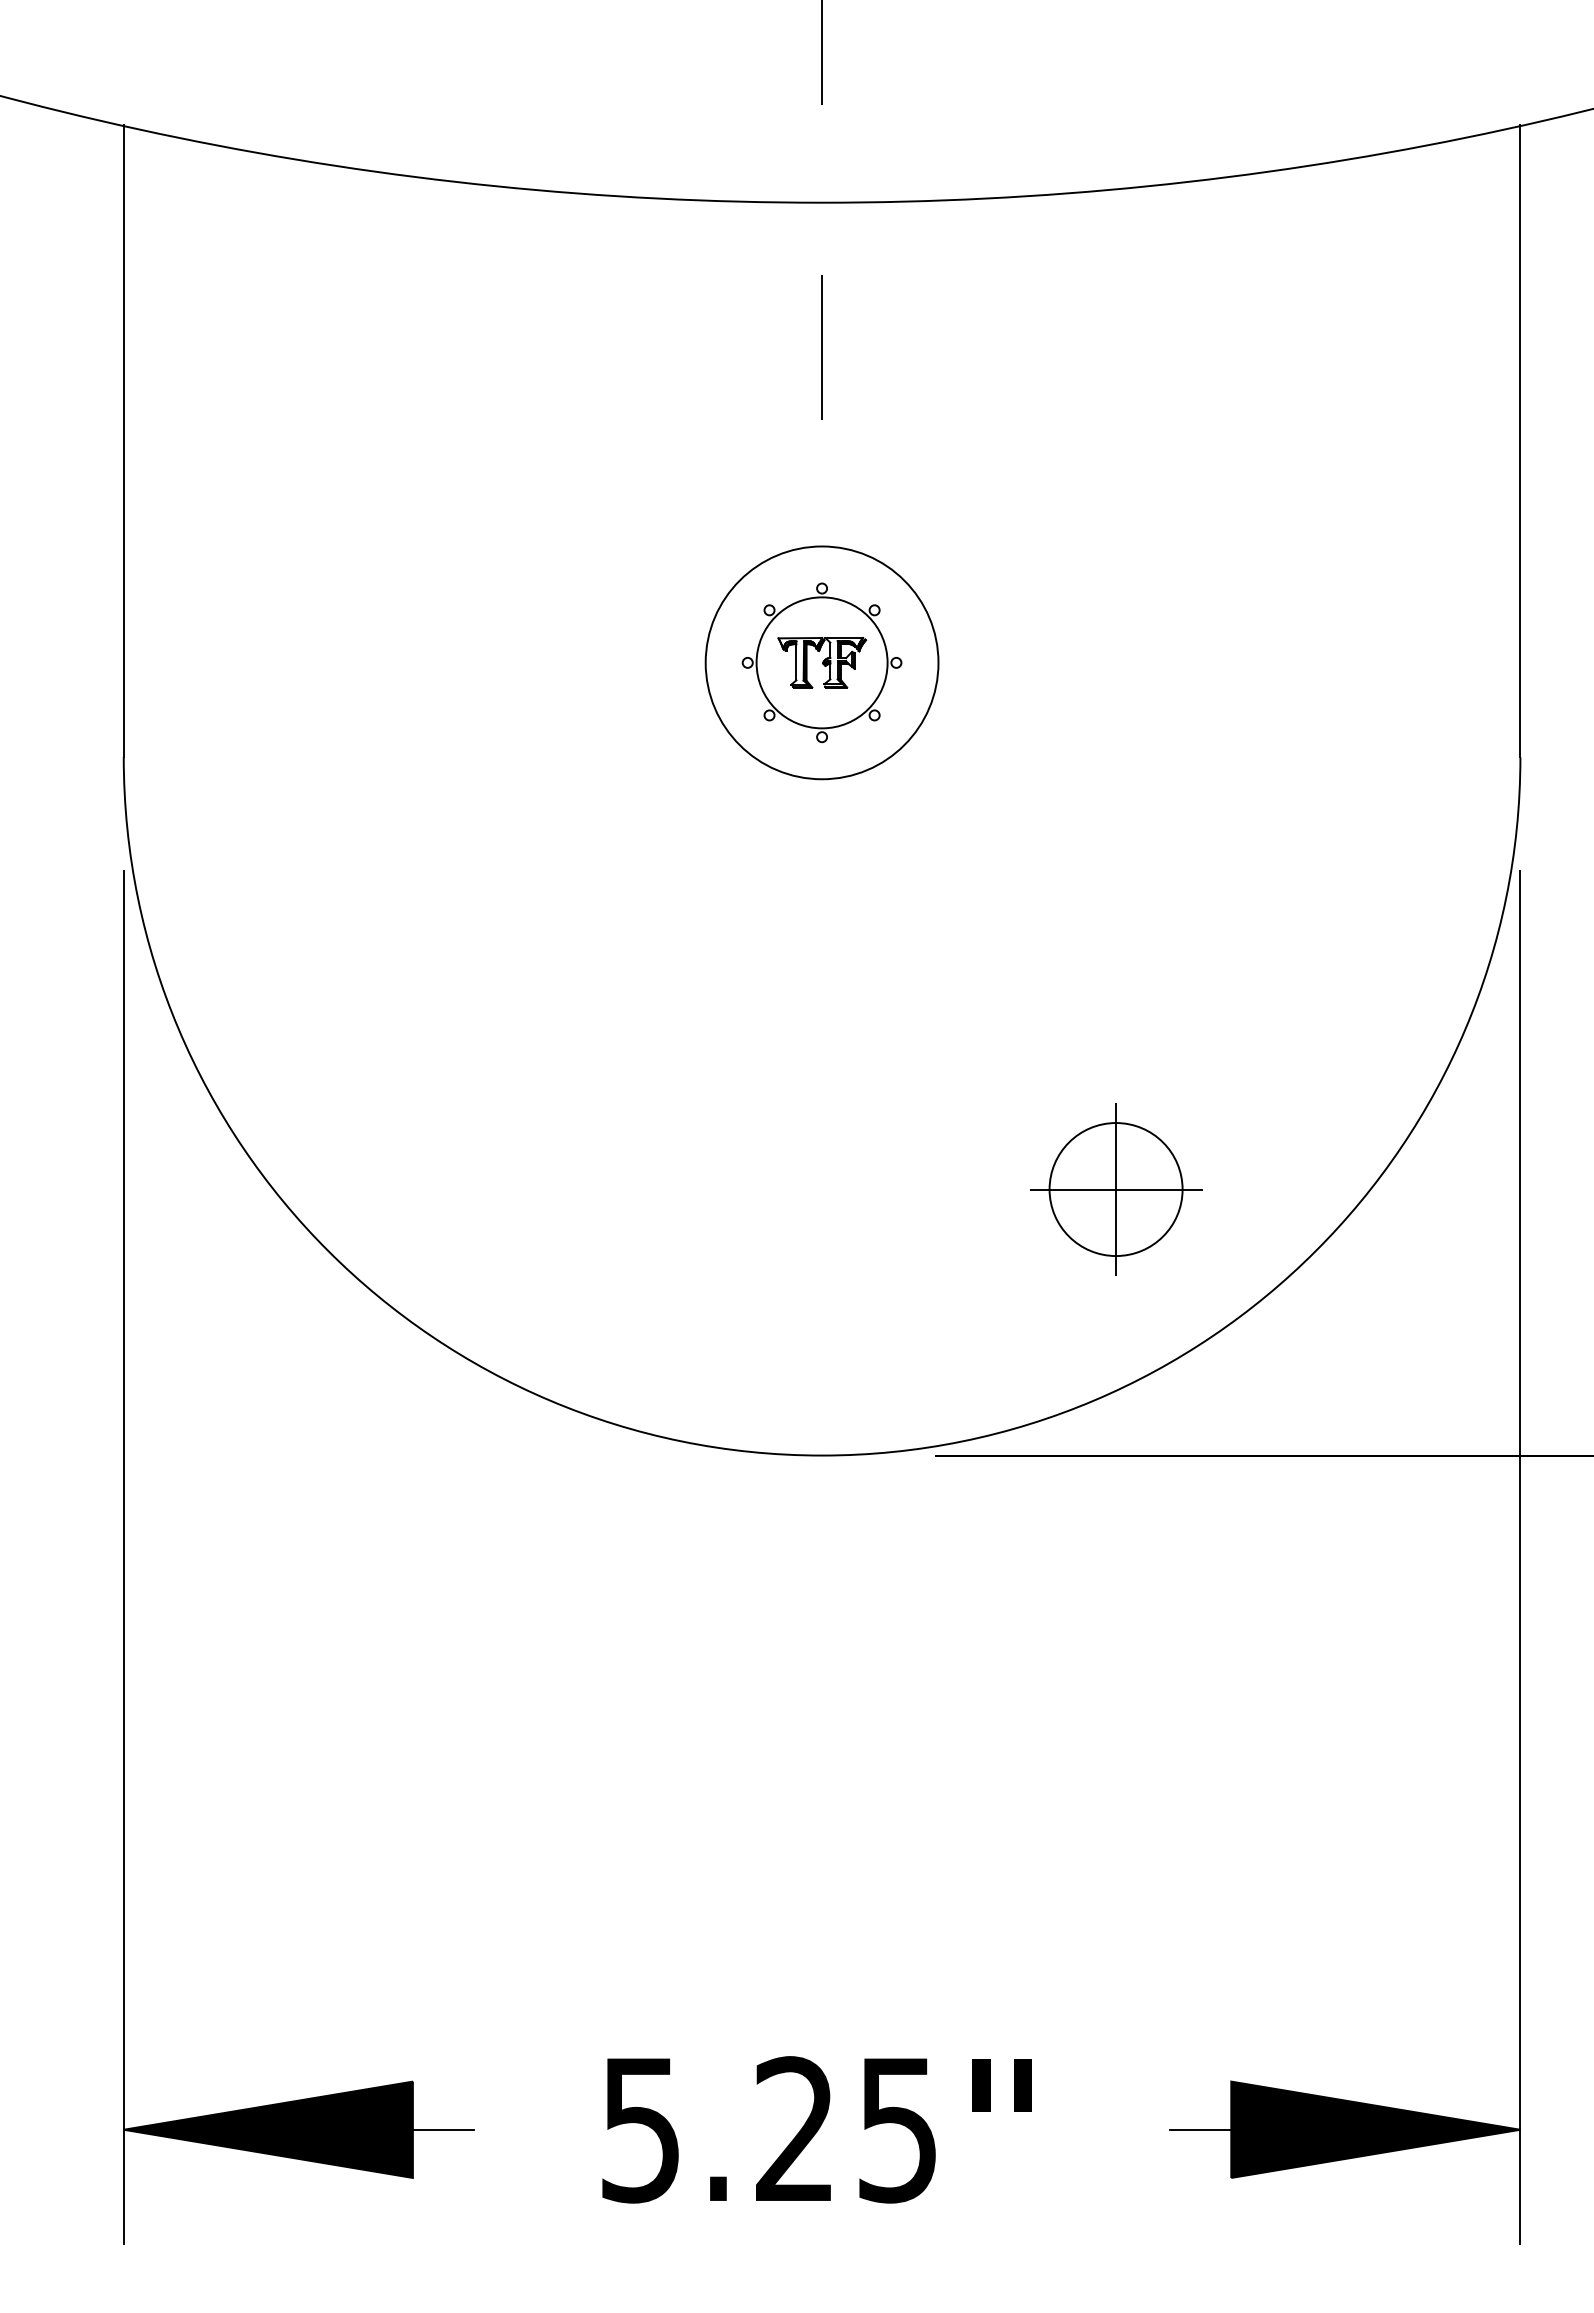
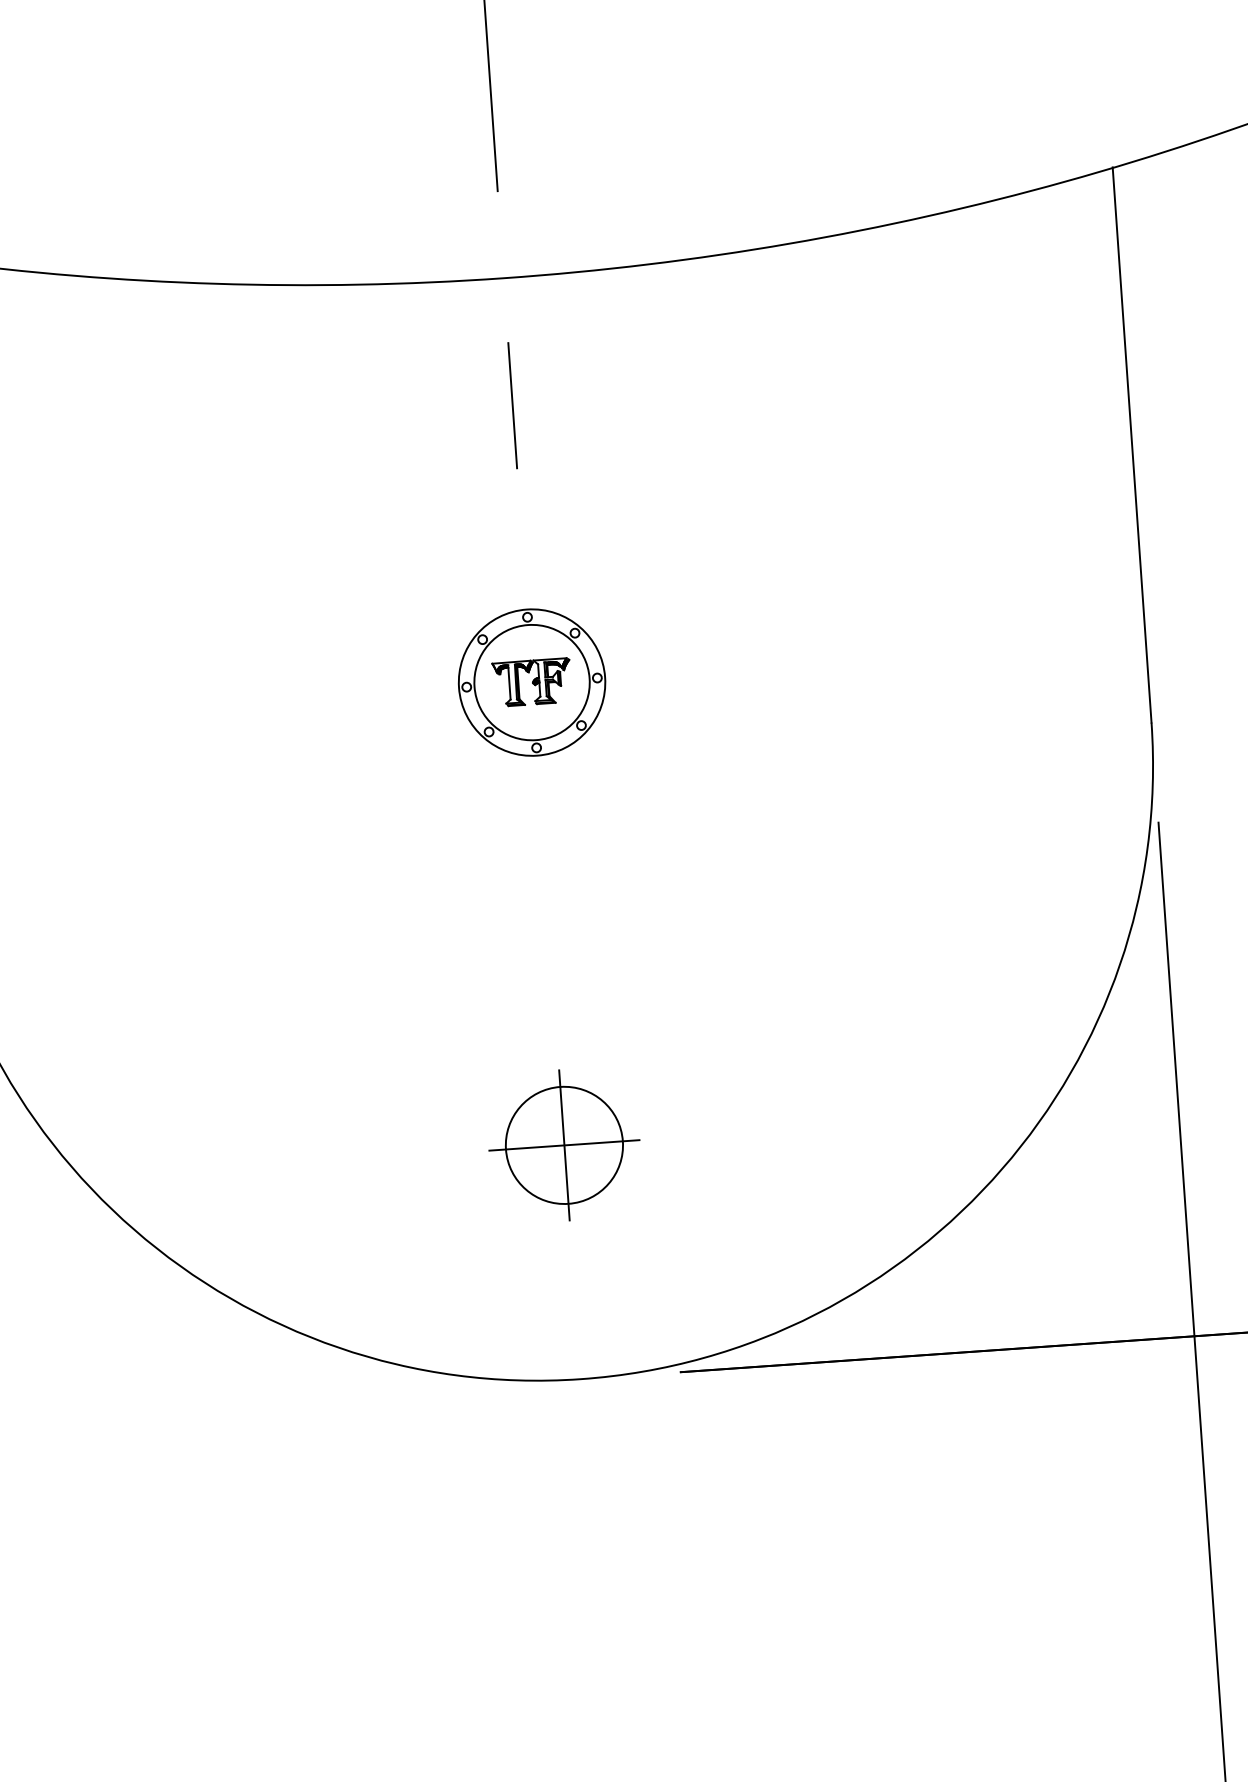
circle: (821, 662) -> (531, 682), size x0.71
part: (1116, 1189) -> (564, 1145), moved

